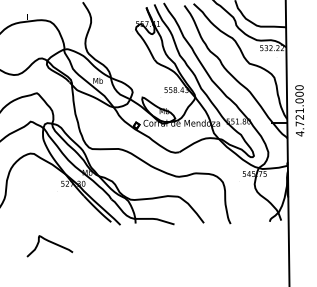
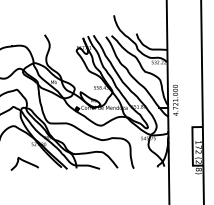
curve: (49, 243) -> (24, 162), moved

